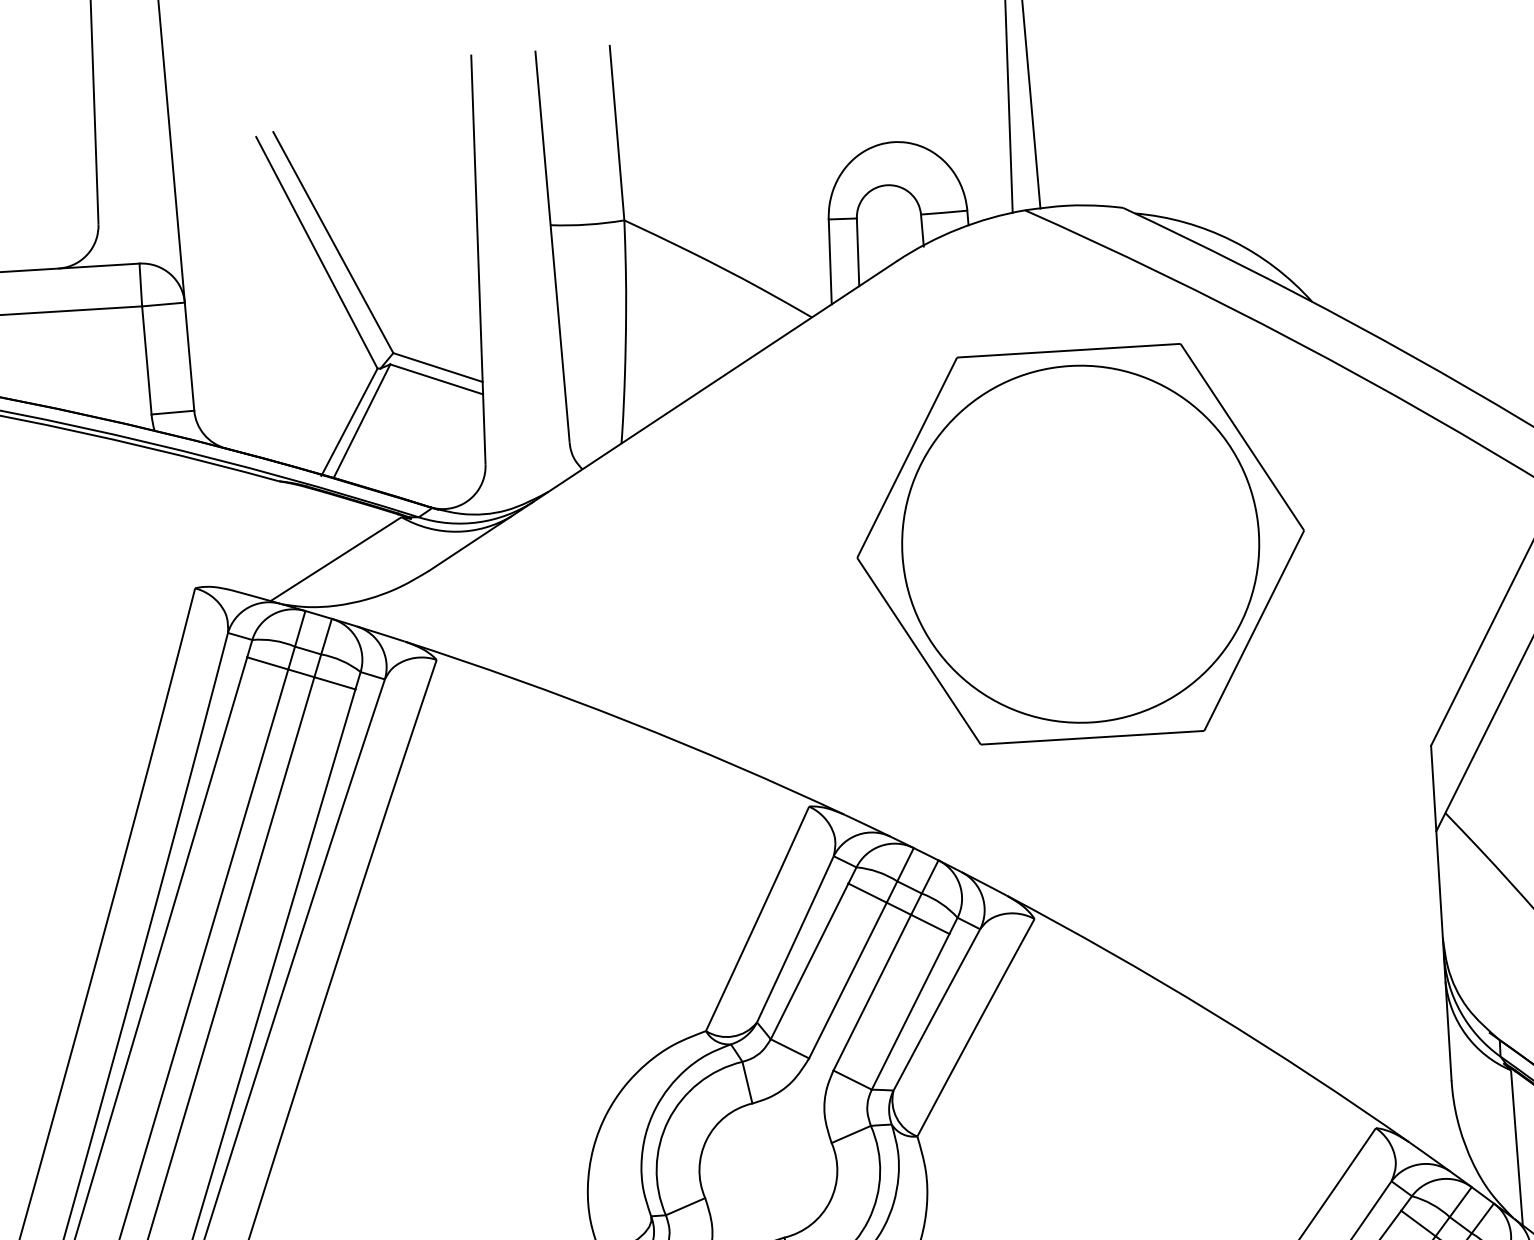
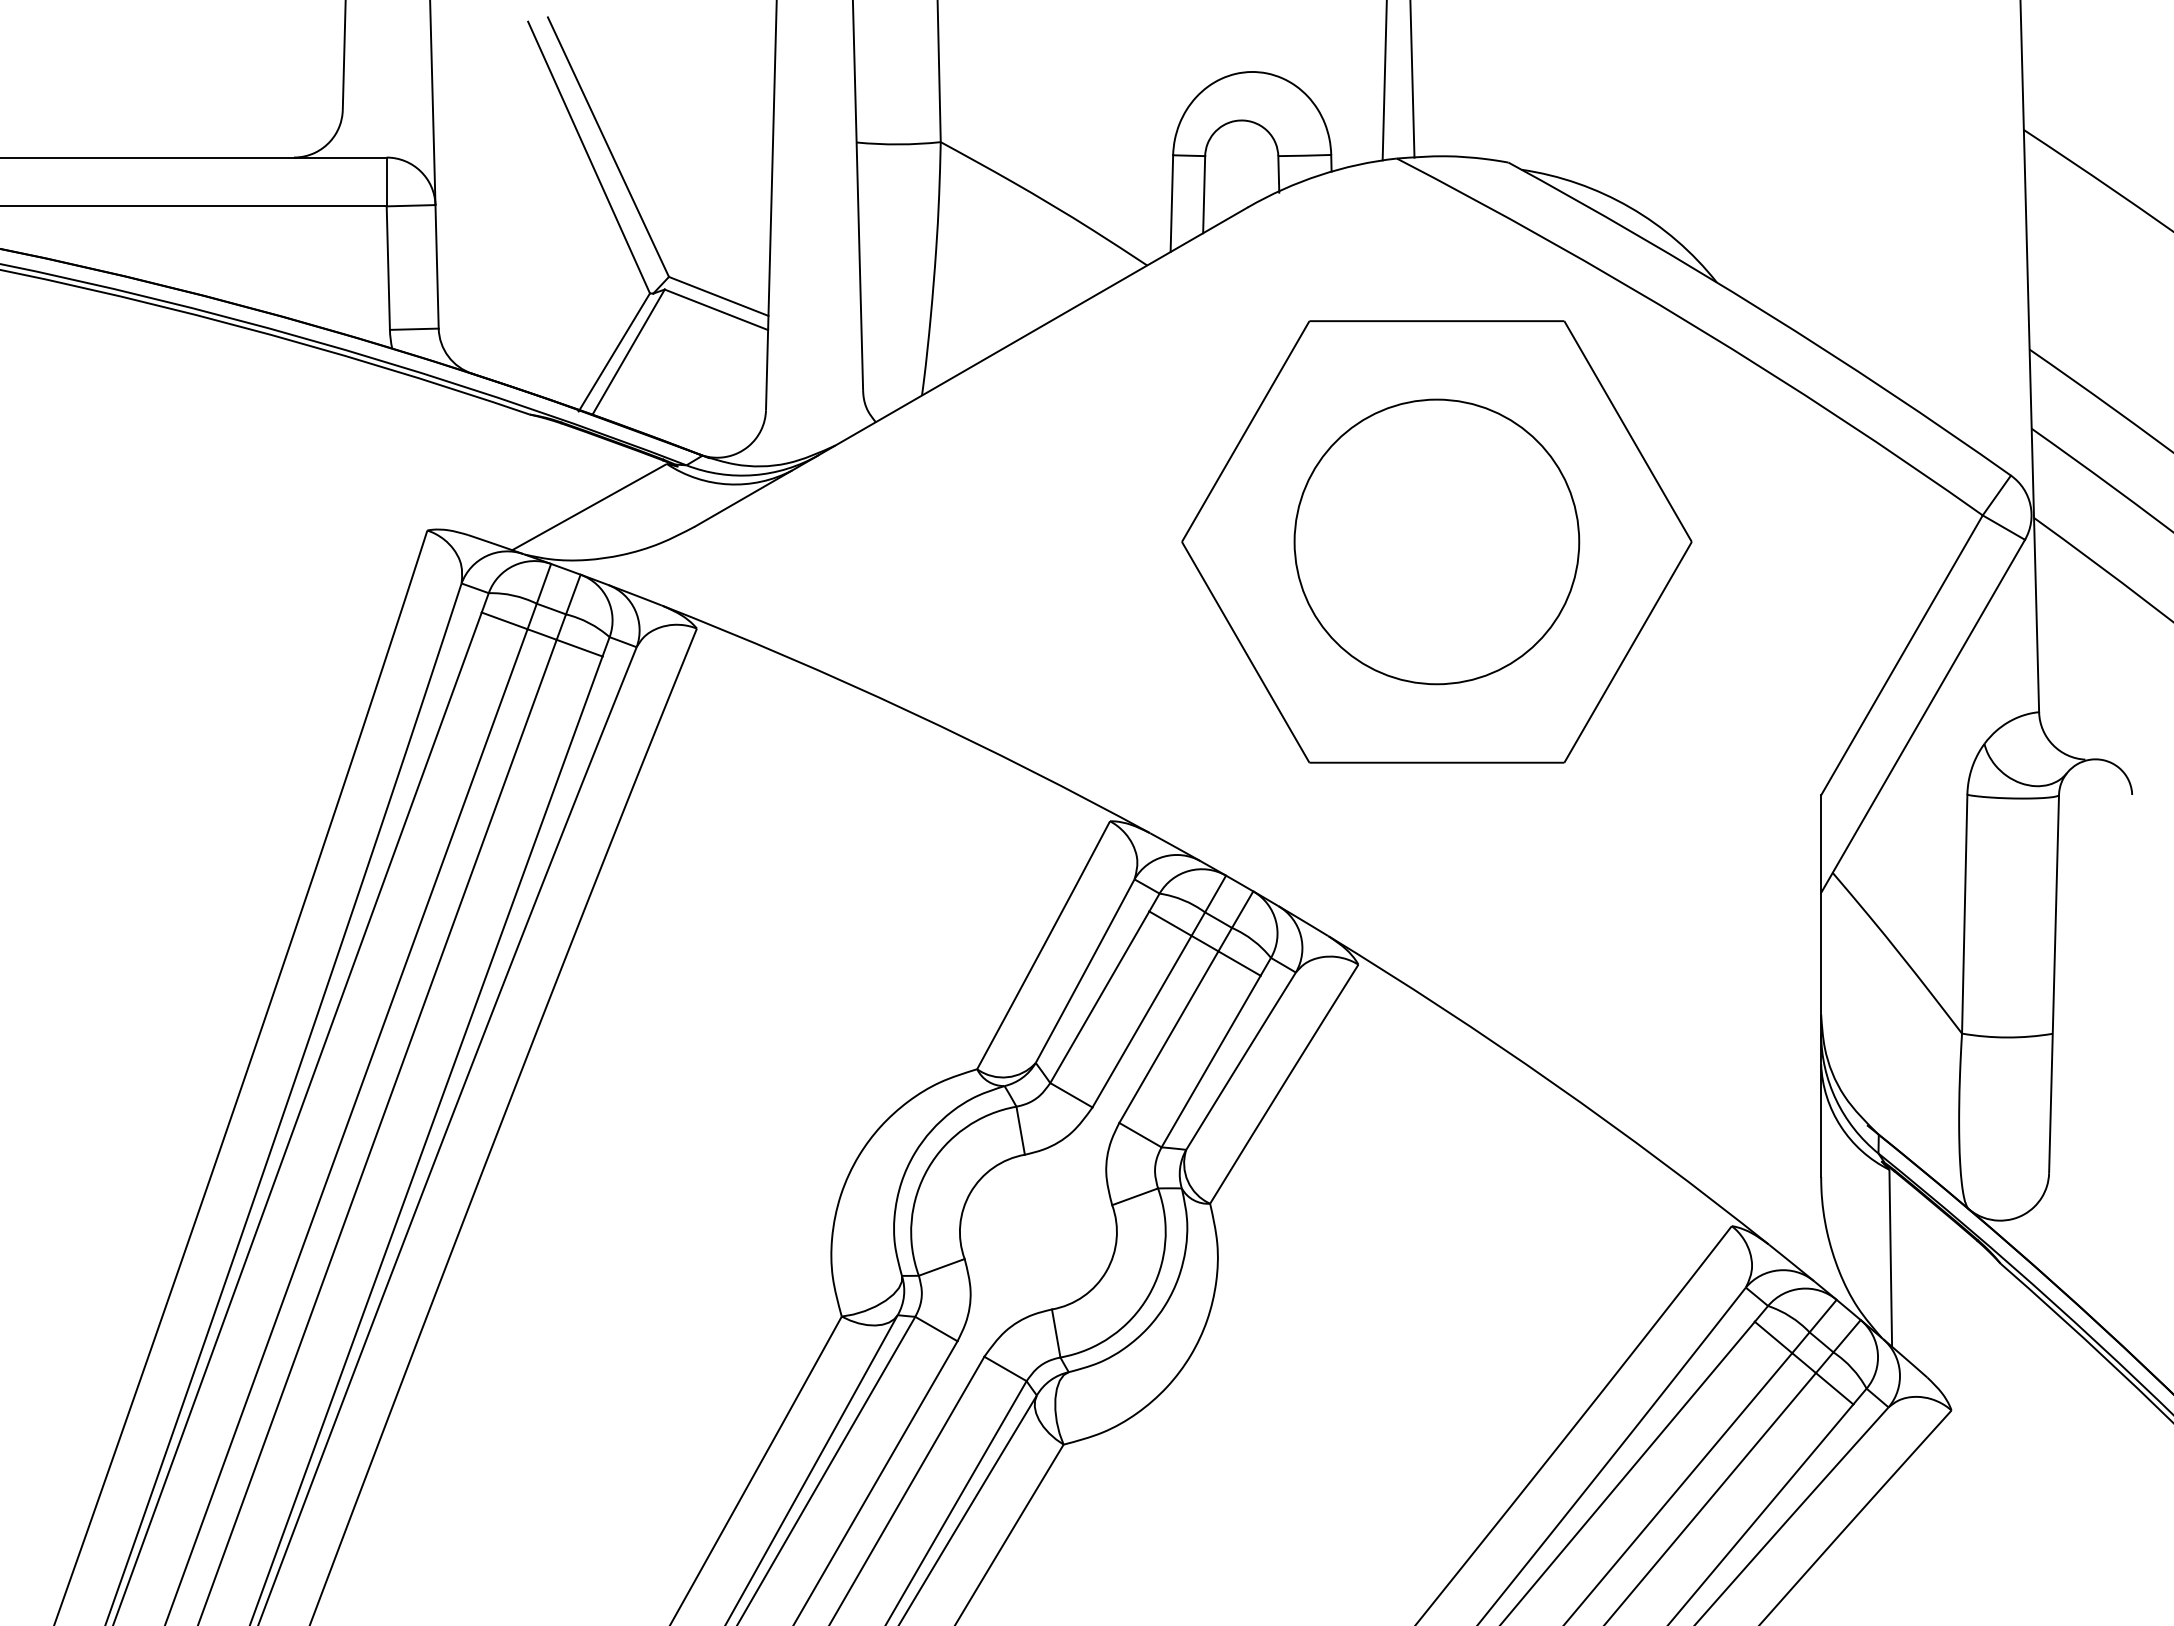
circle: (1080, 543) -> (1436, 541), size x0.7

